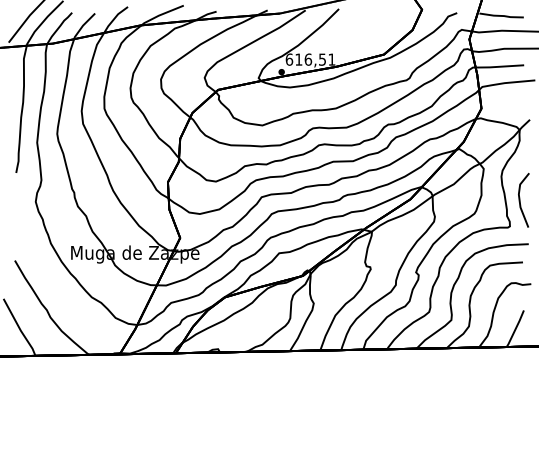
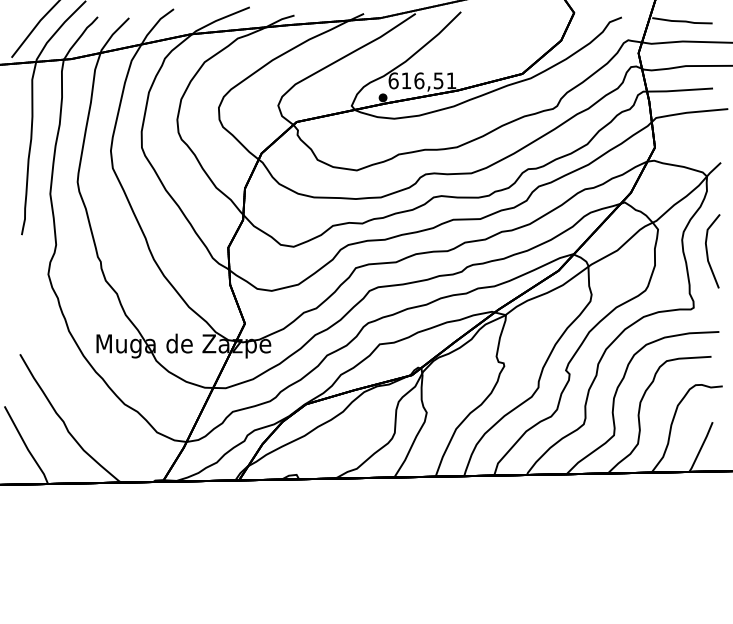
line: (520, 200) -> (707, 251), moved

